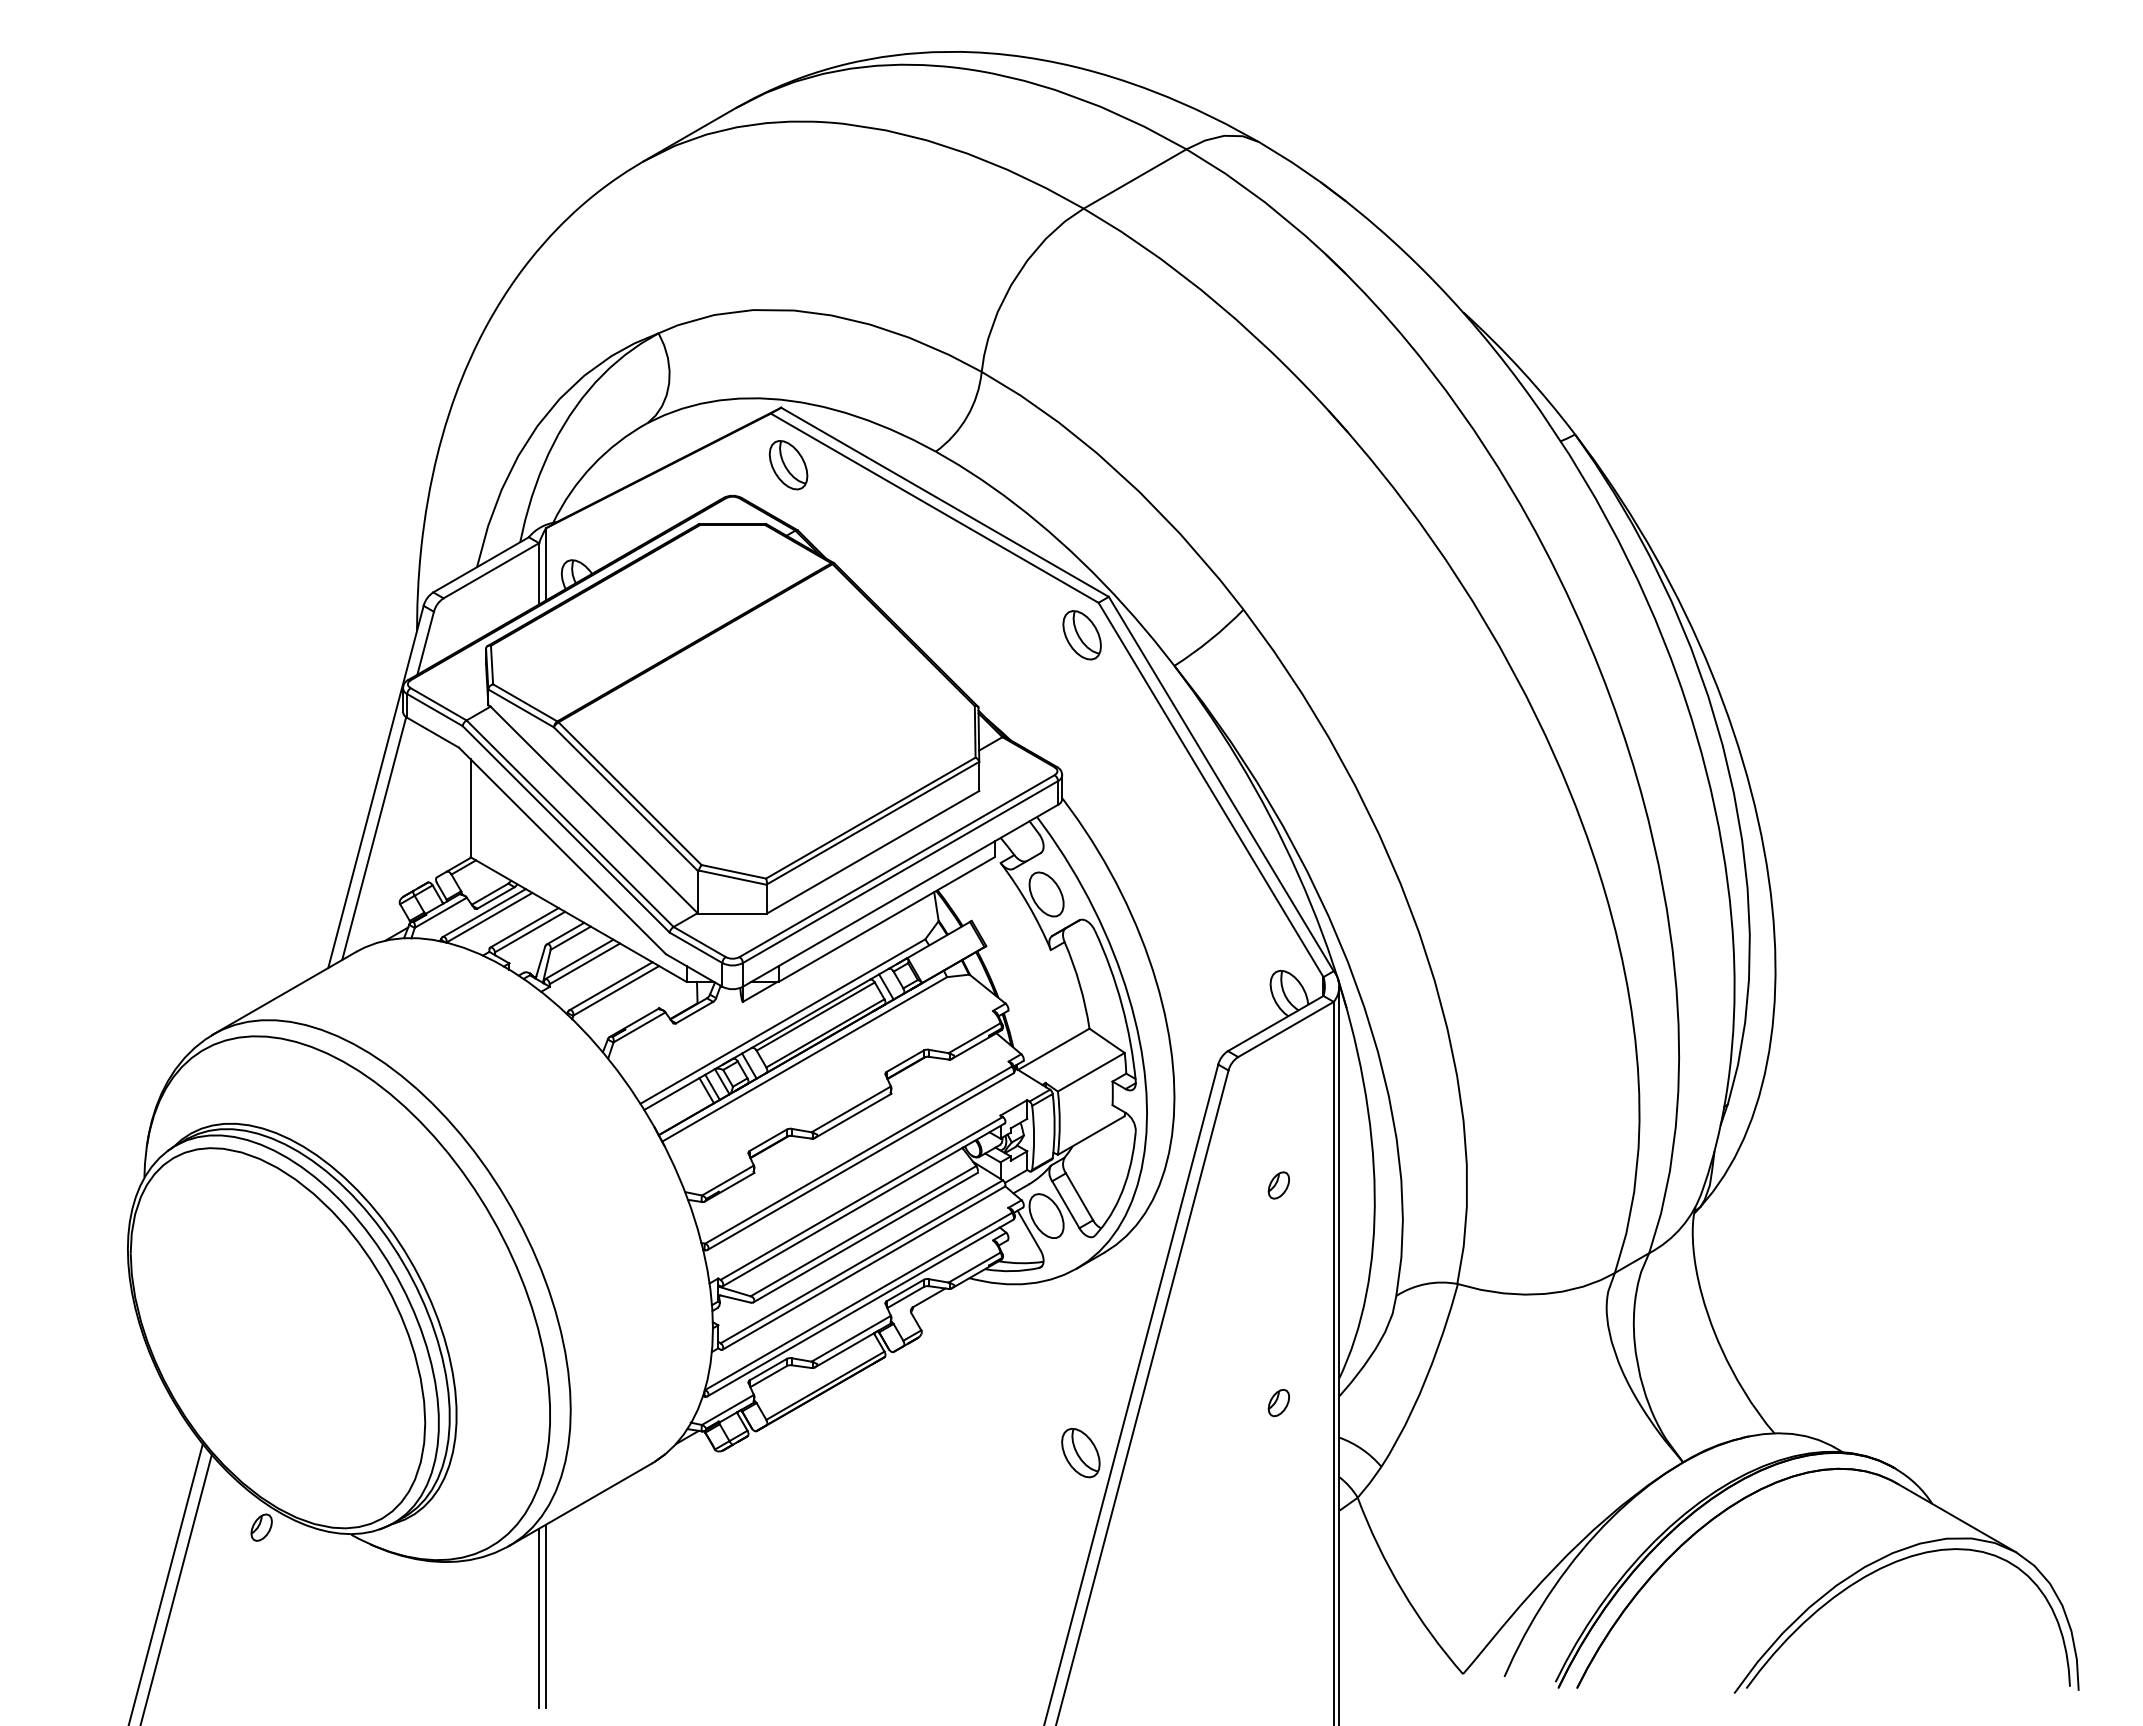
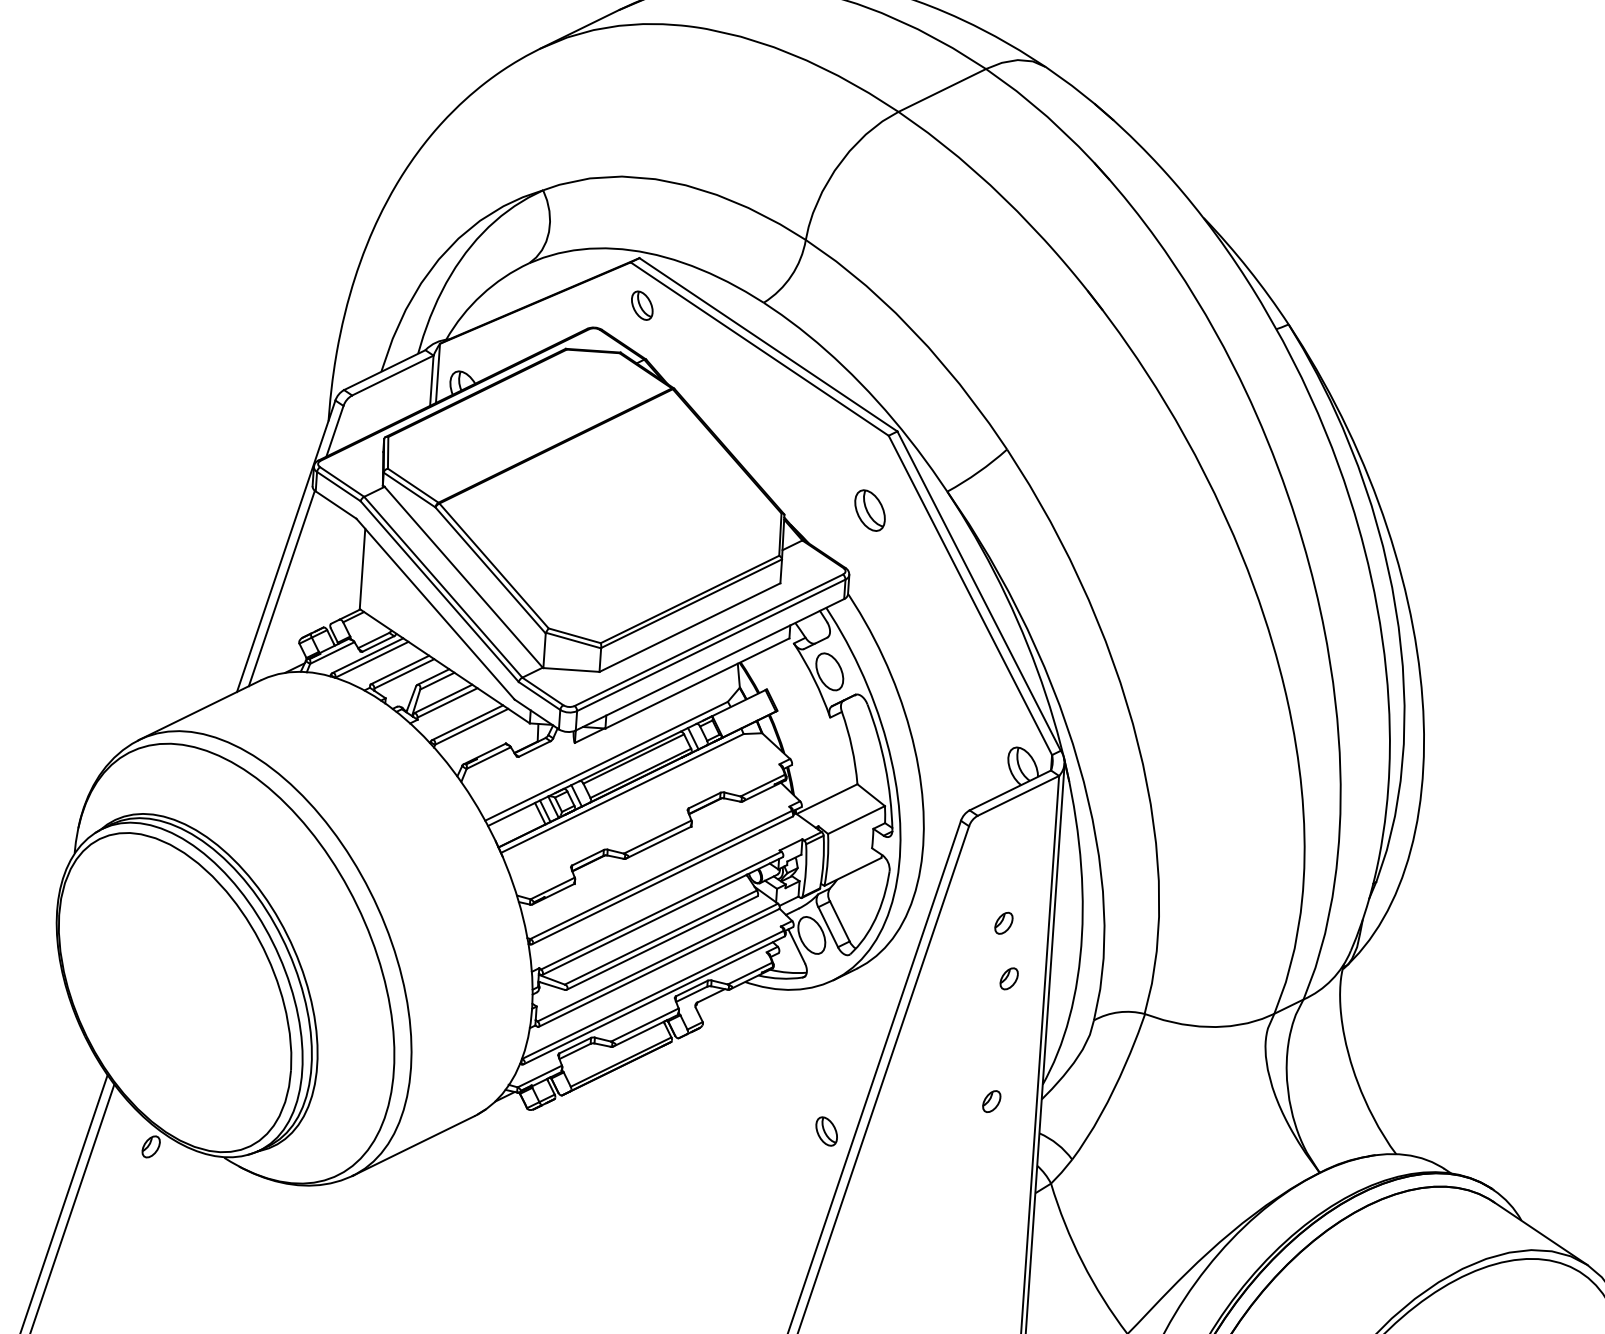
part: (788, 465) -> (642, 305), size x0.7
part: (1081, 635) -> (869, 510), moved
part: (1289, 1252) -> (1008, 978), added
part: (1080, 1452) -> (826, 1131), size x0.7
line: (546, 1615) -> (379, 1234), removed
line: (539, 1617) -> (373, 1236), removed

